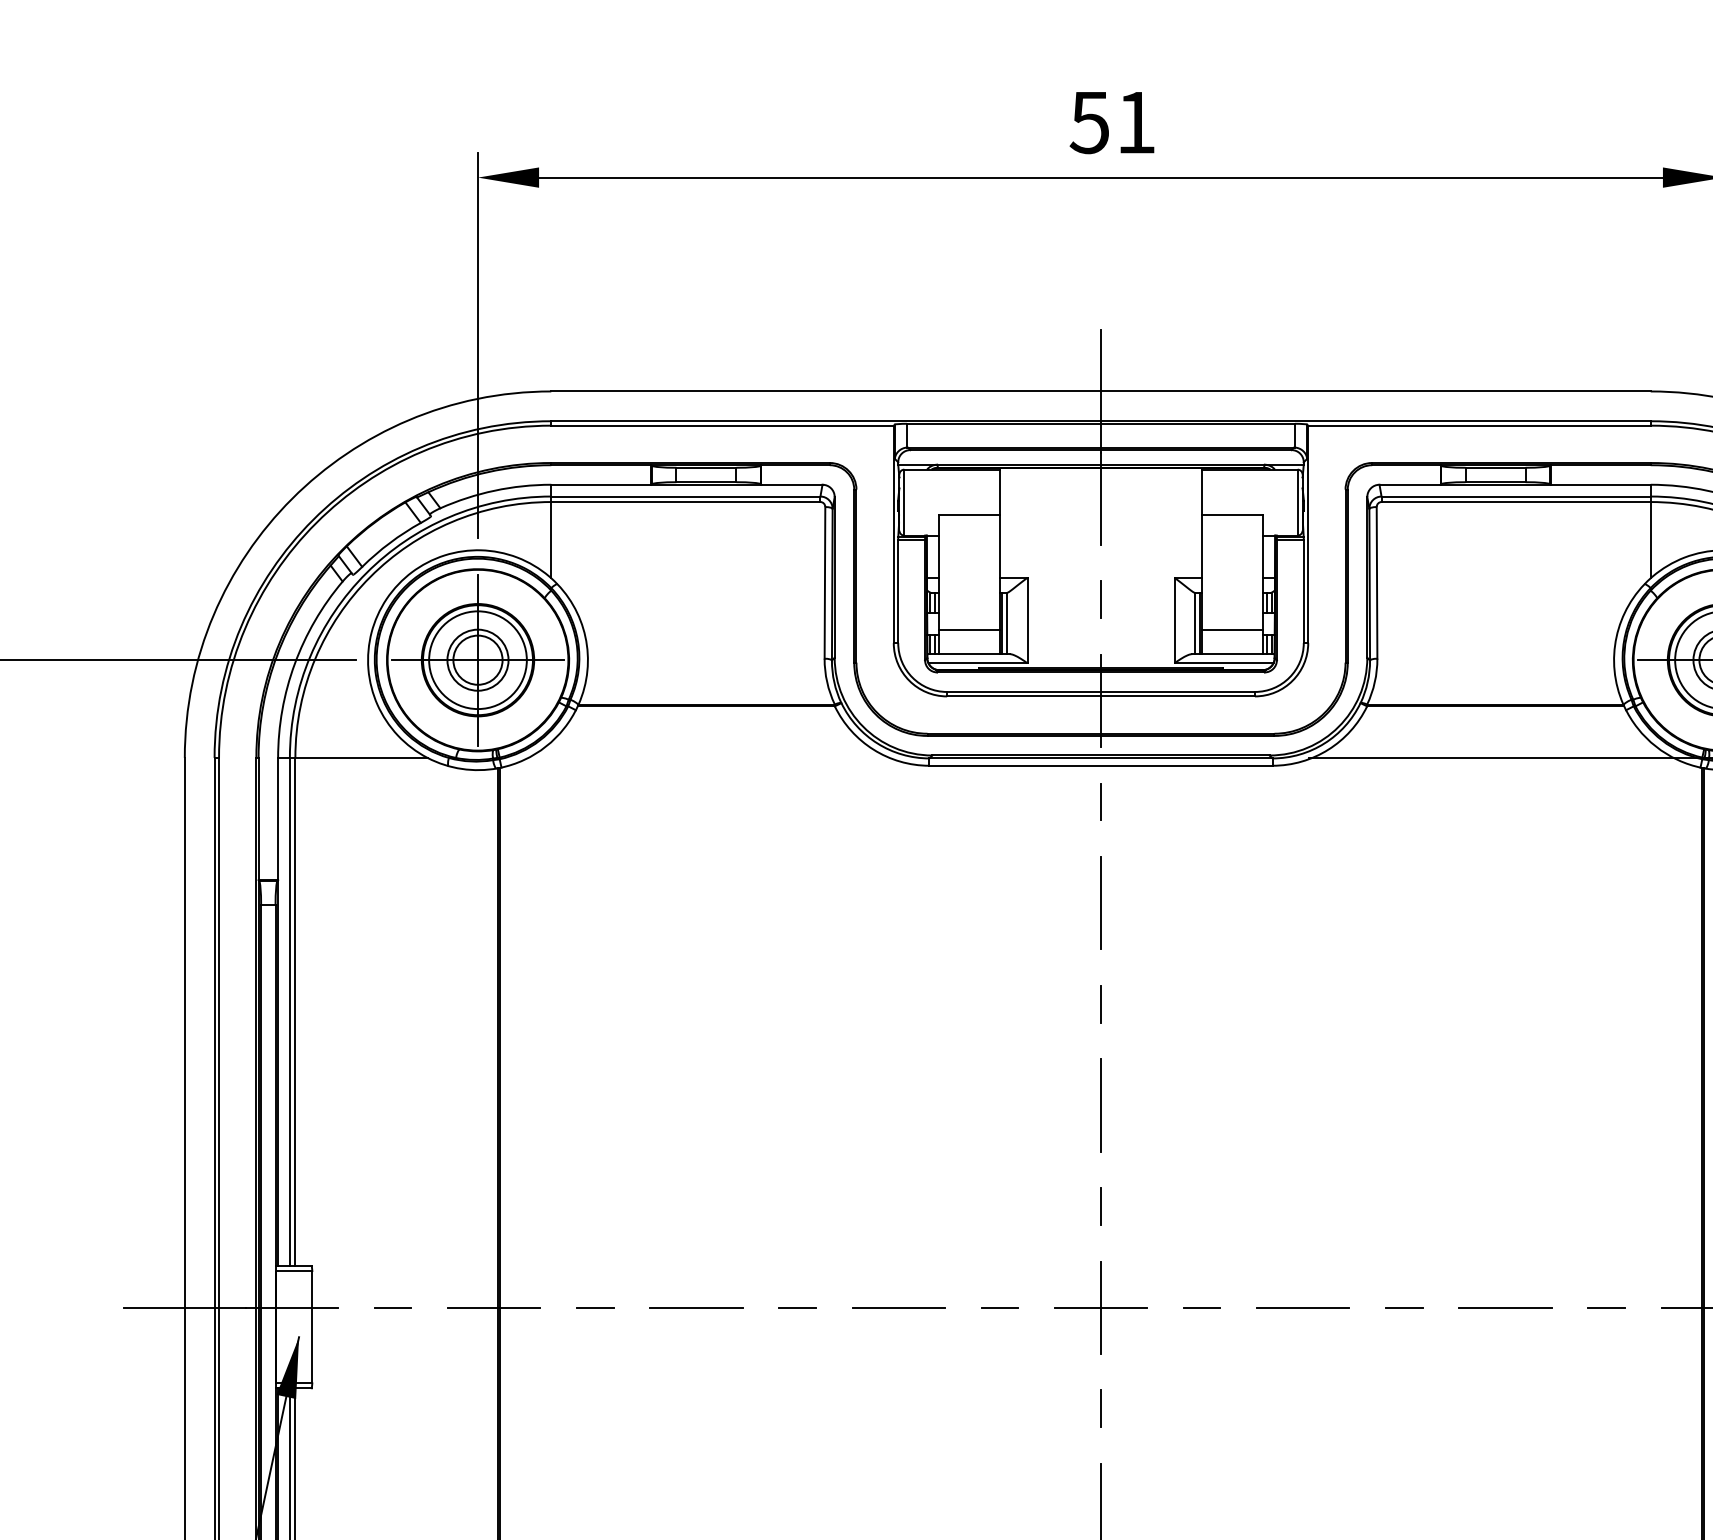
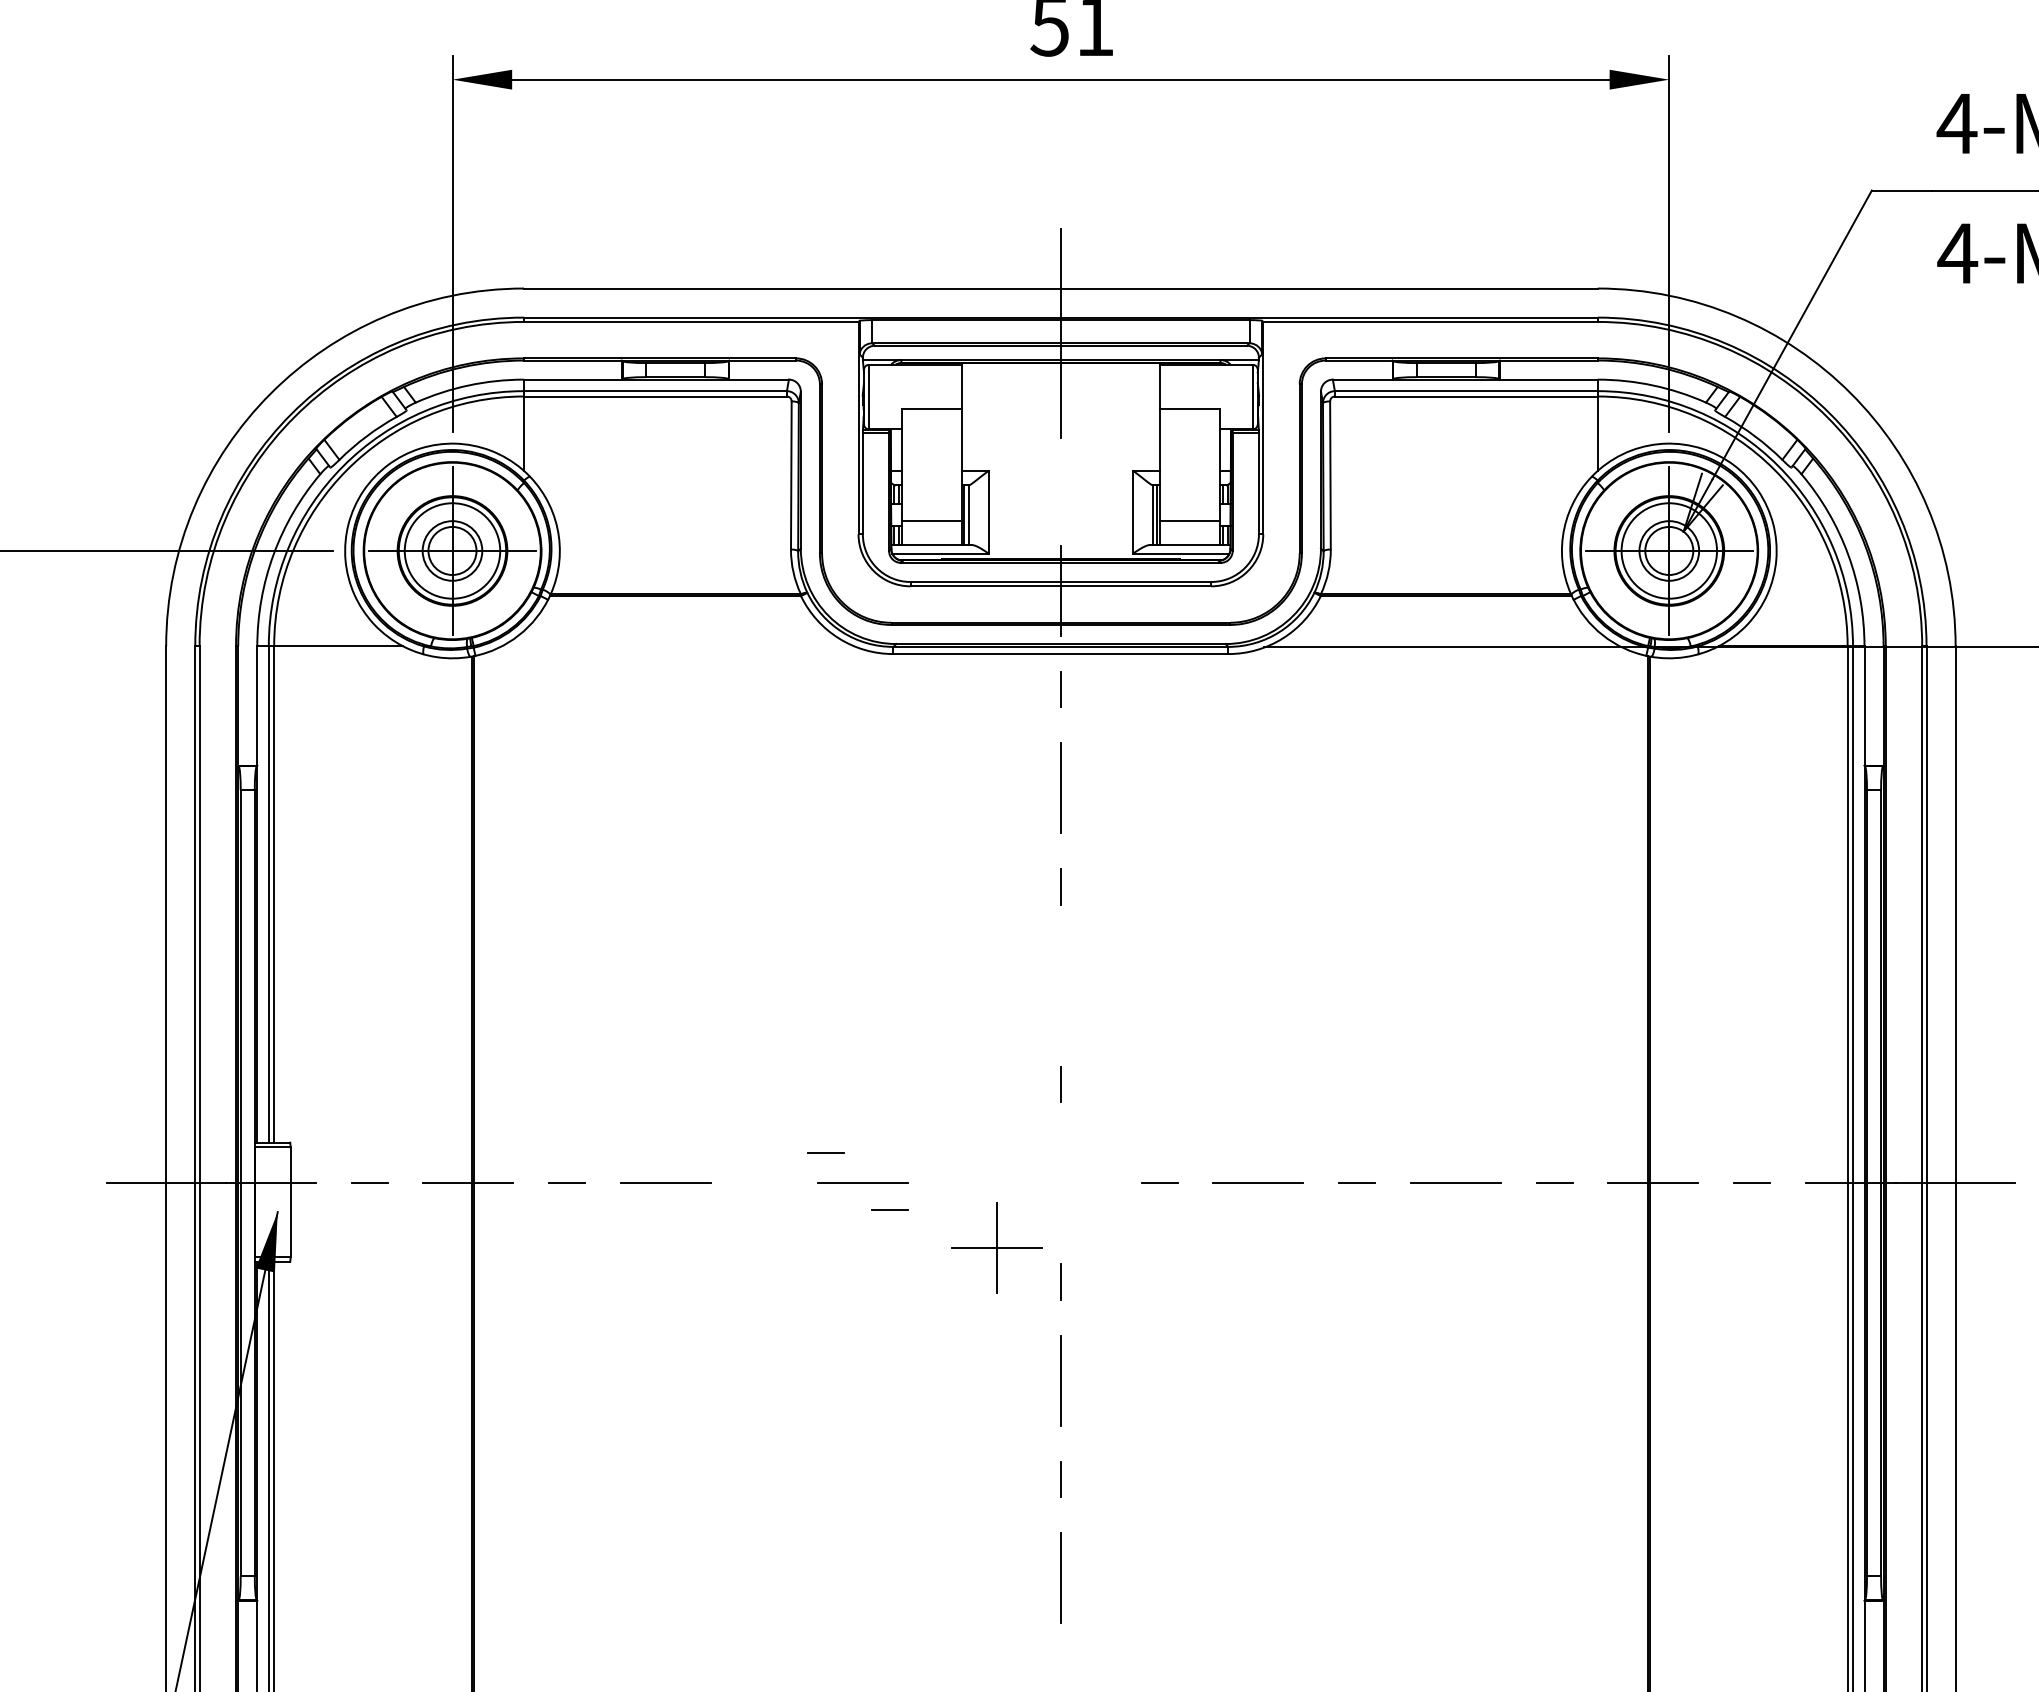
line: (1100, 599) -> (1060, 491), removed
line: (1100, 1105) -> (1060, 985), removed
line: (797, 1306) -> (825, 1152), moved
line: (999, 1306) -> (889, 1209), moved
part: (1100, 1306) -> (996, 1247), moved

